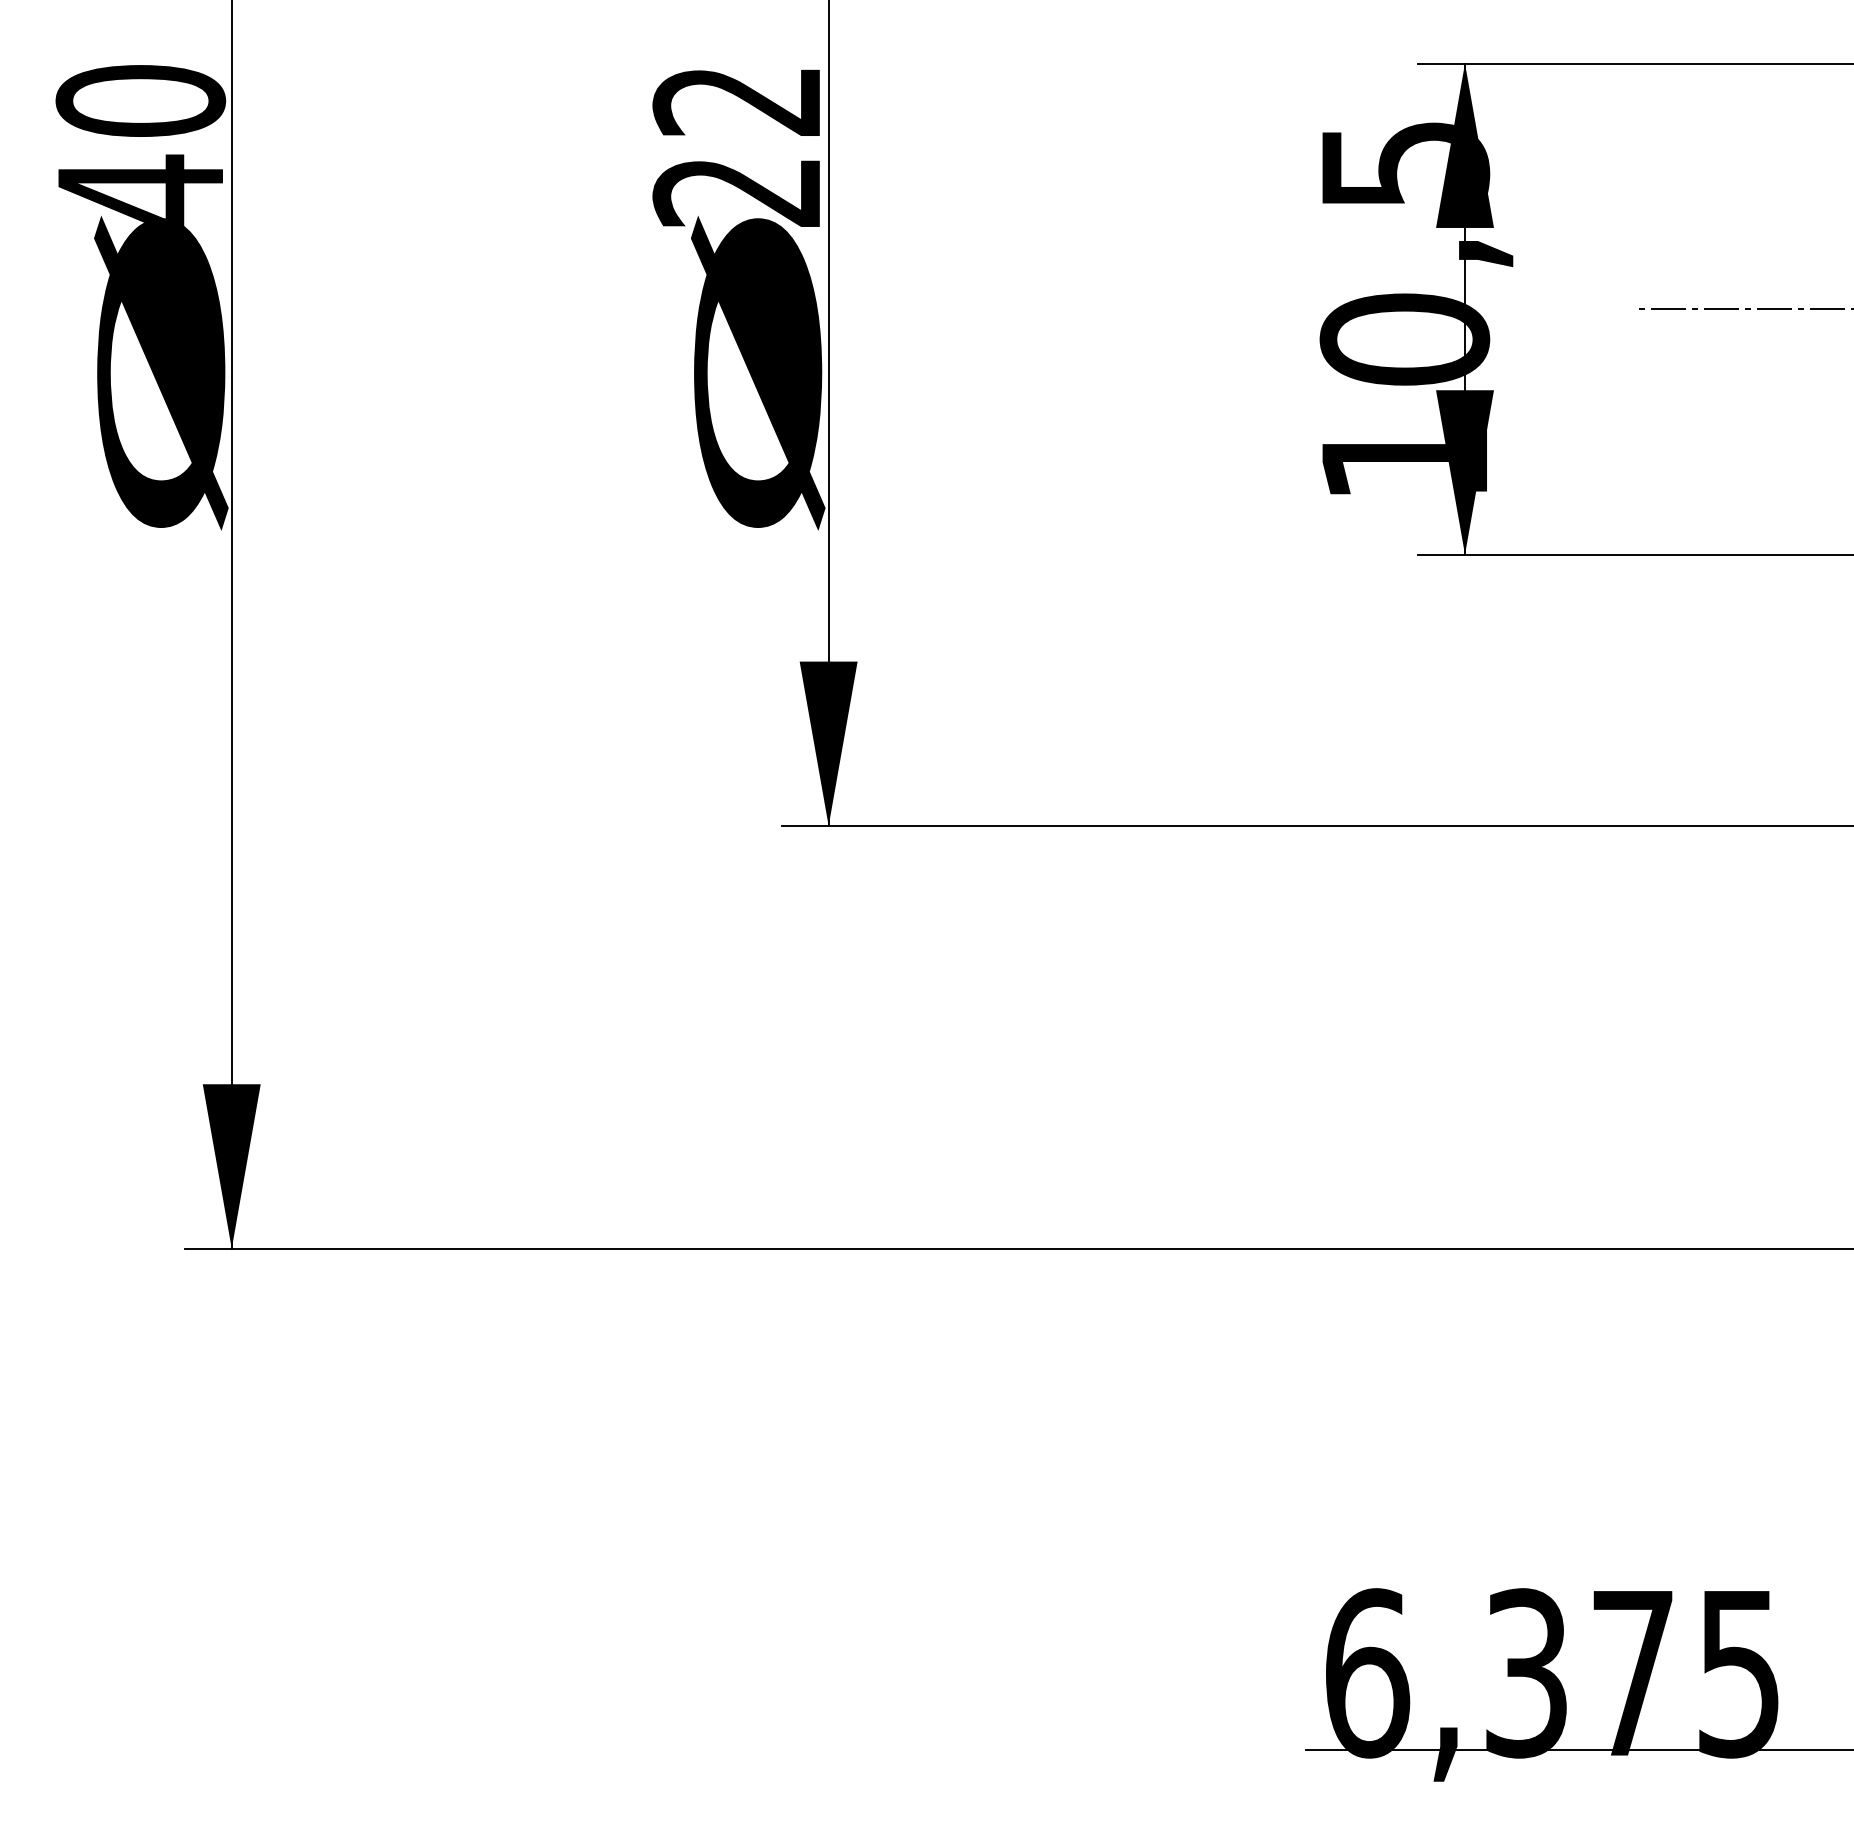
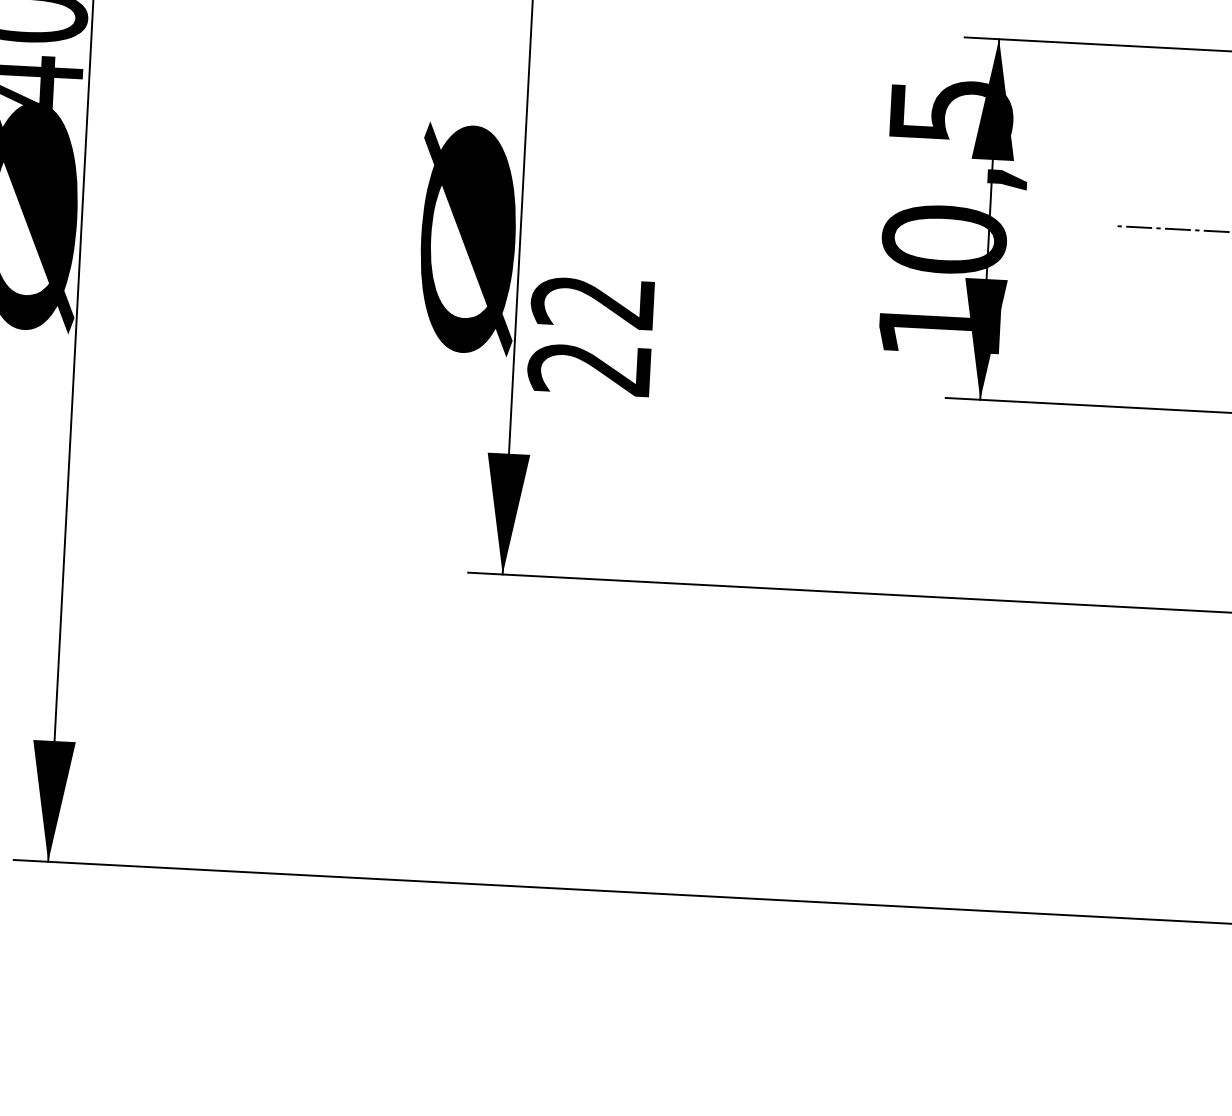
text: (735, 147) -> (590, 335), moved

